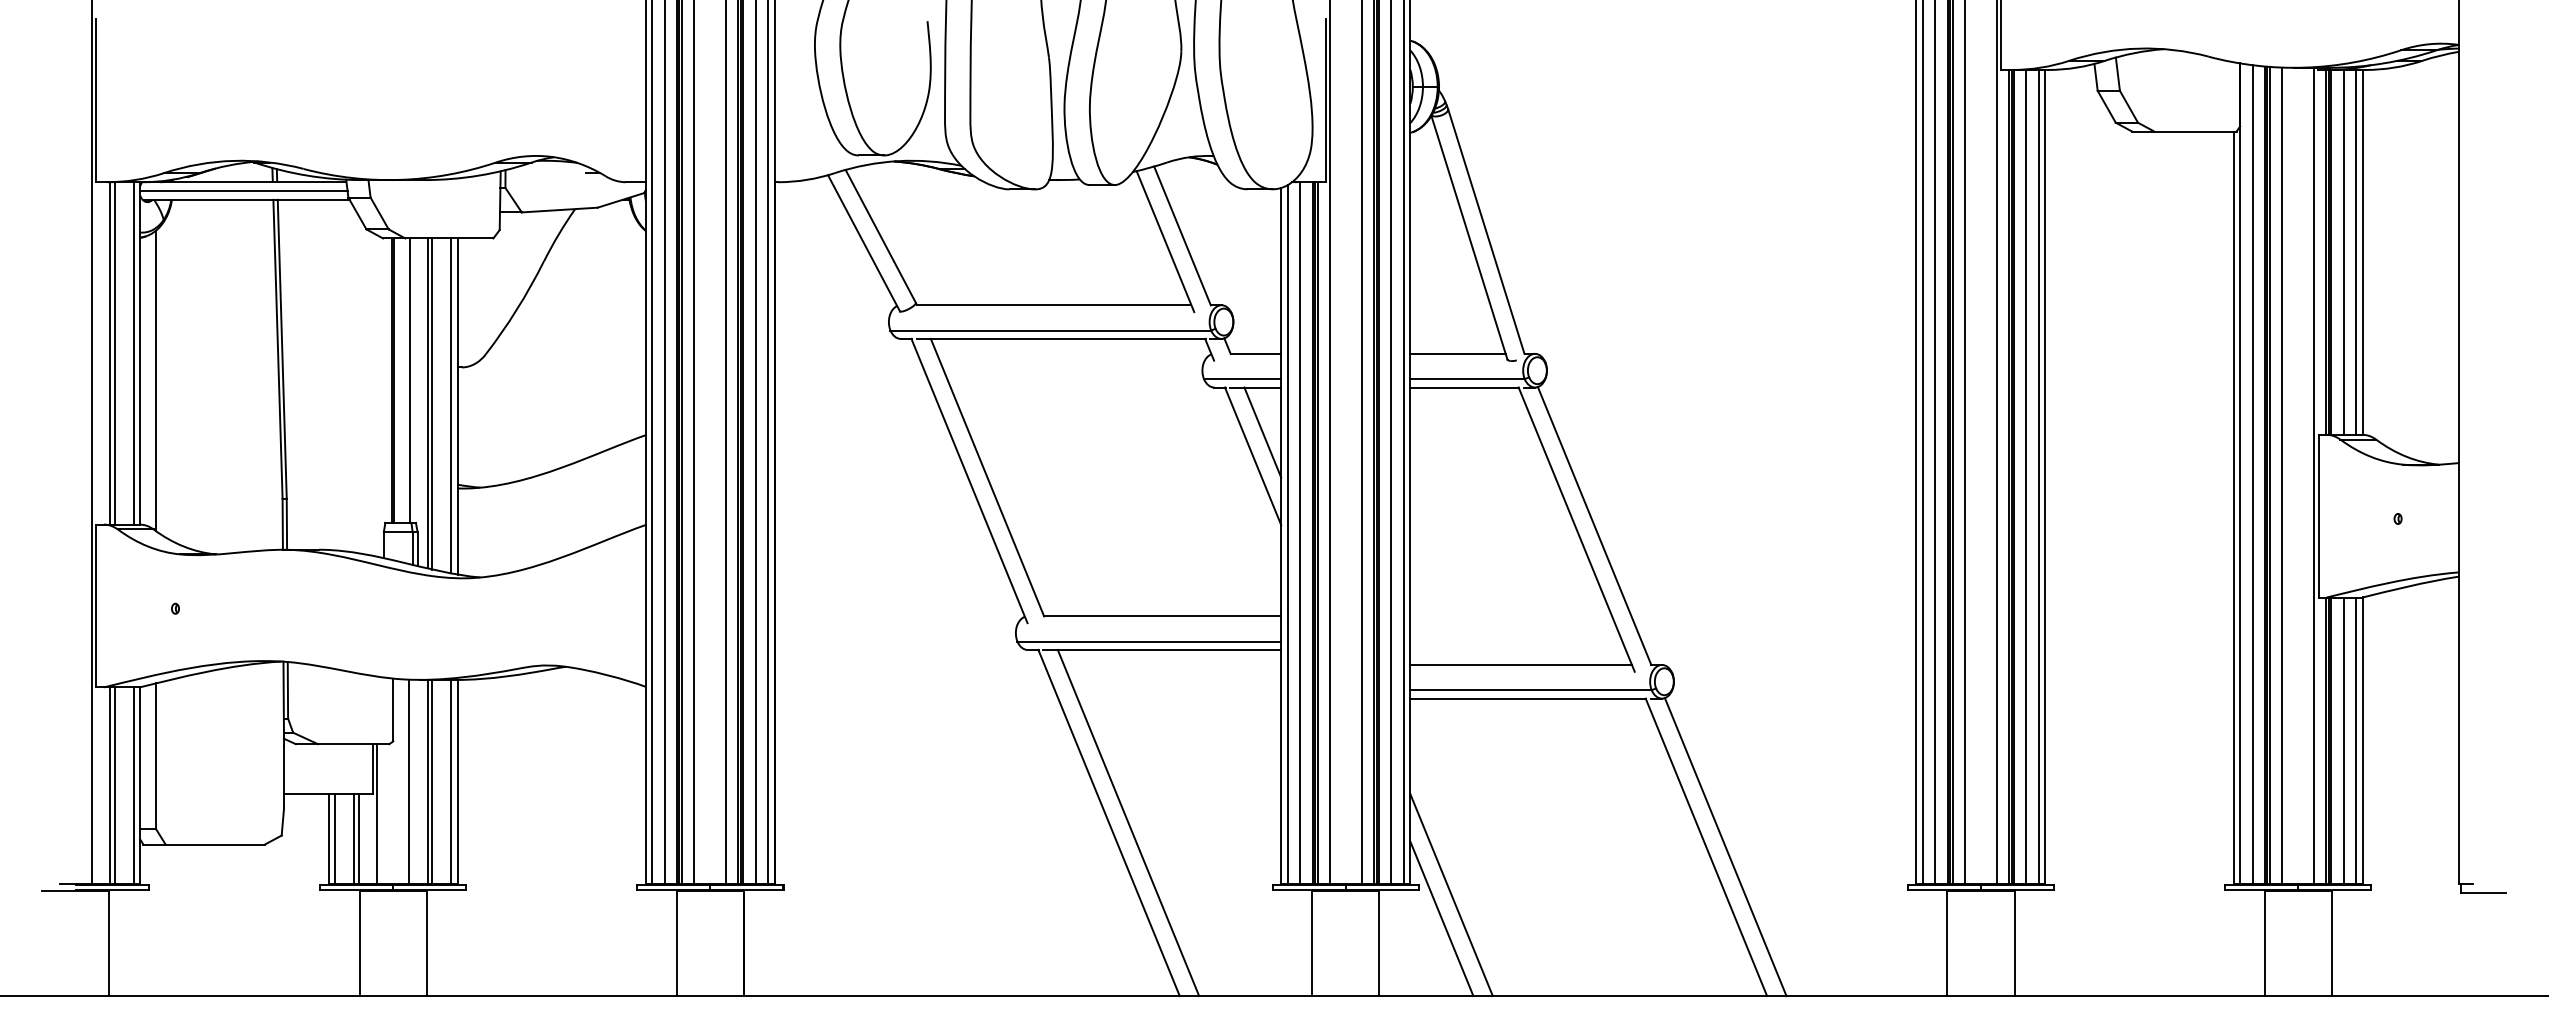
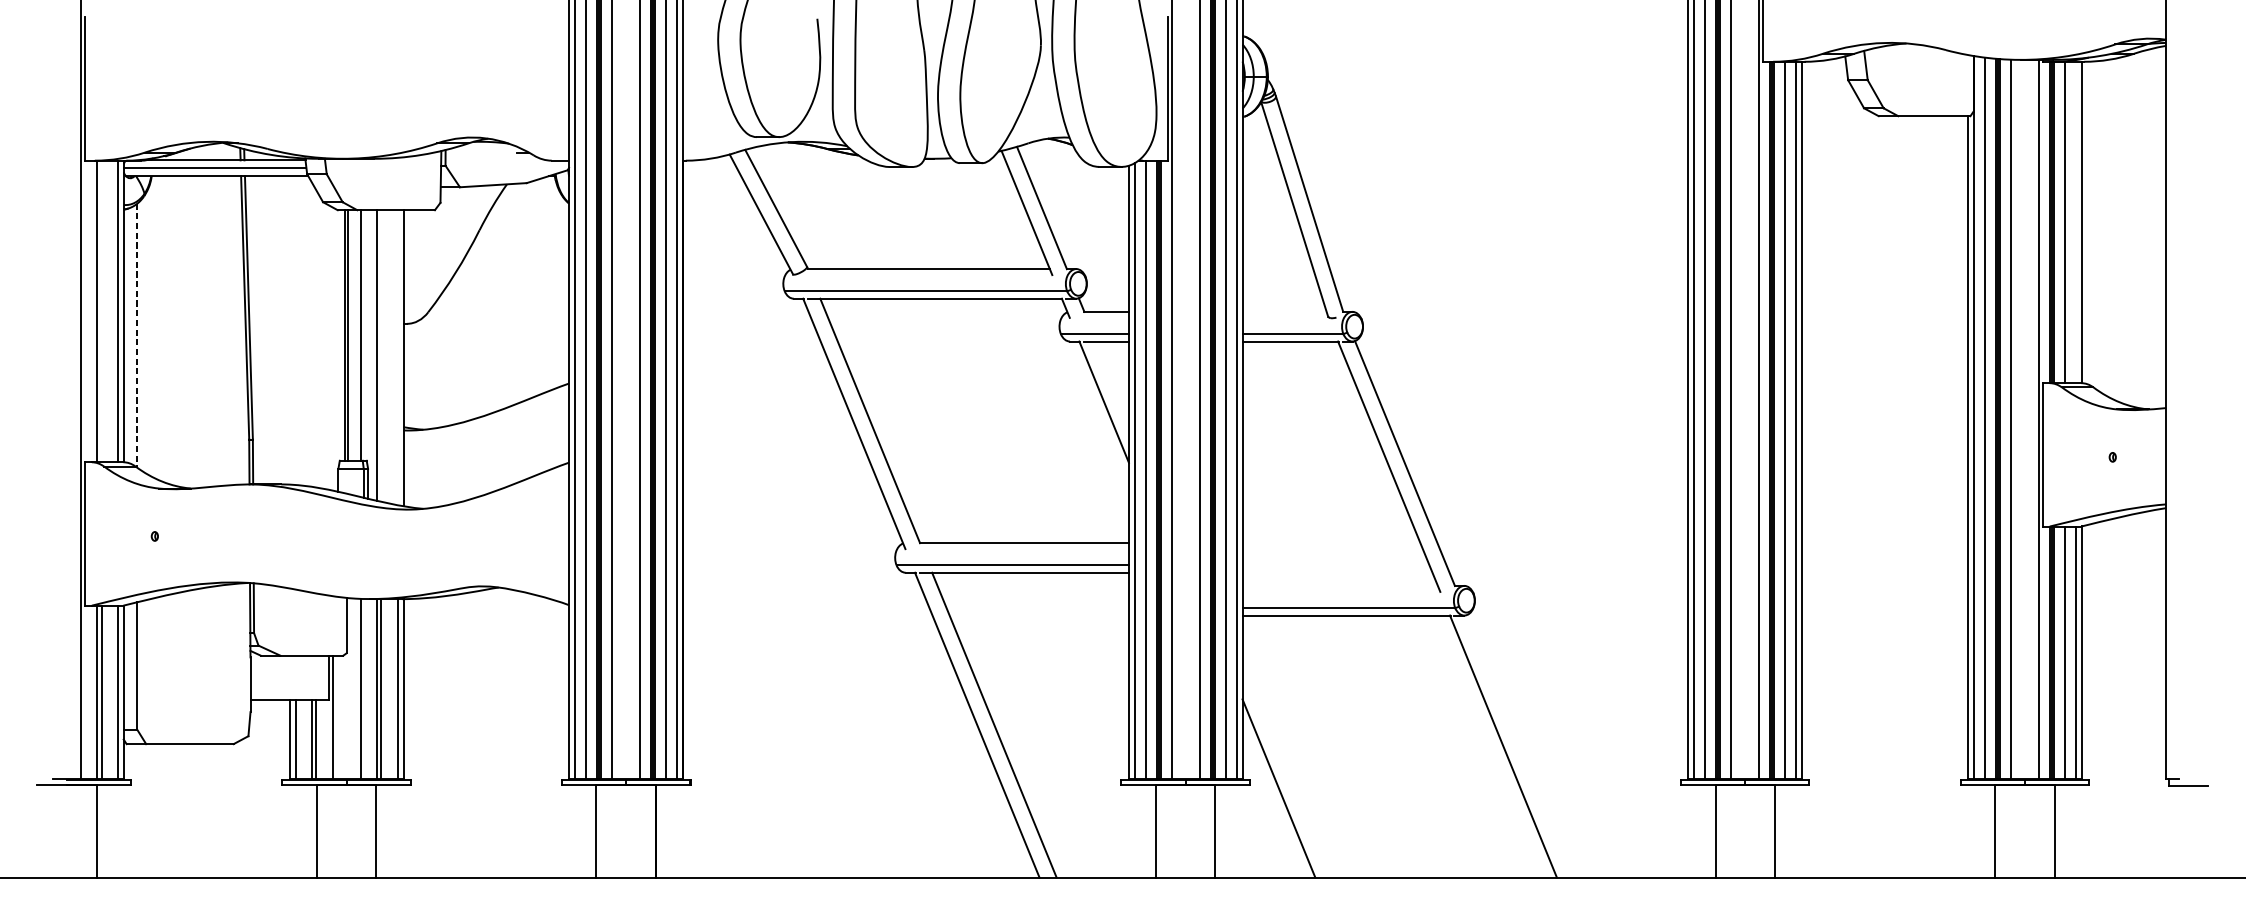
line: (2356, 251) -> (2076, 221), removed
line: (115, 353) -> (102, 311), removed
line: (1457, 353) -> (1284, 311), removed
line: (155, 381) -> (137, 336), solid -> dashed
line: (432, 403) -> (381, 355), removed
line: (451, 405) -> (398, 357), removed
line: (1262, 432) -> (1112, 381), removed
line: (1520, 664) -> (1339, 585), removed
line: (1725, 847) -> (1520, 746), removed
line: (1441, 918) -> (1270, 809), removed

